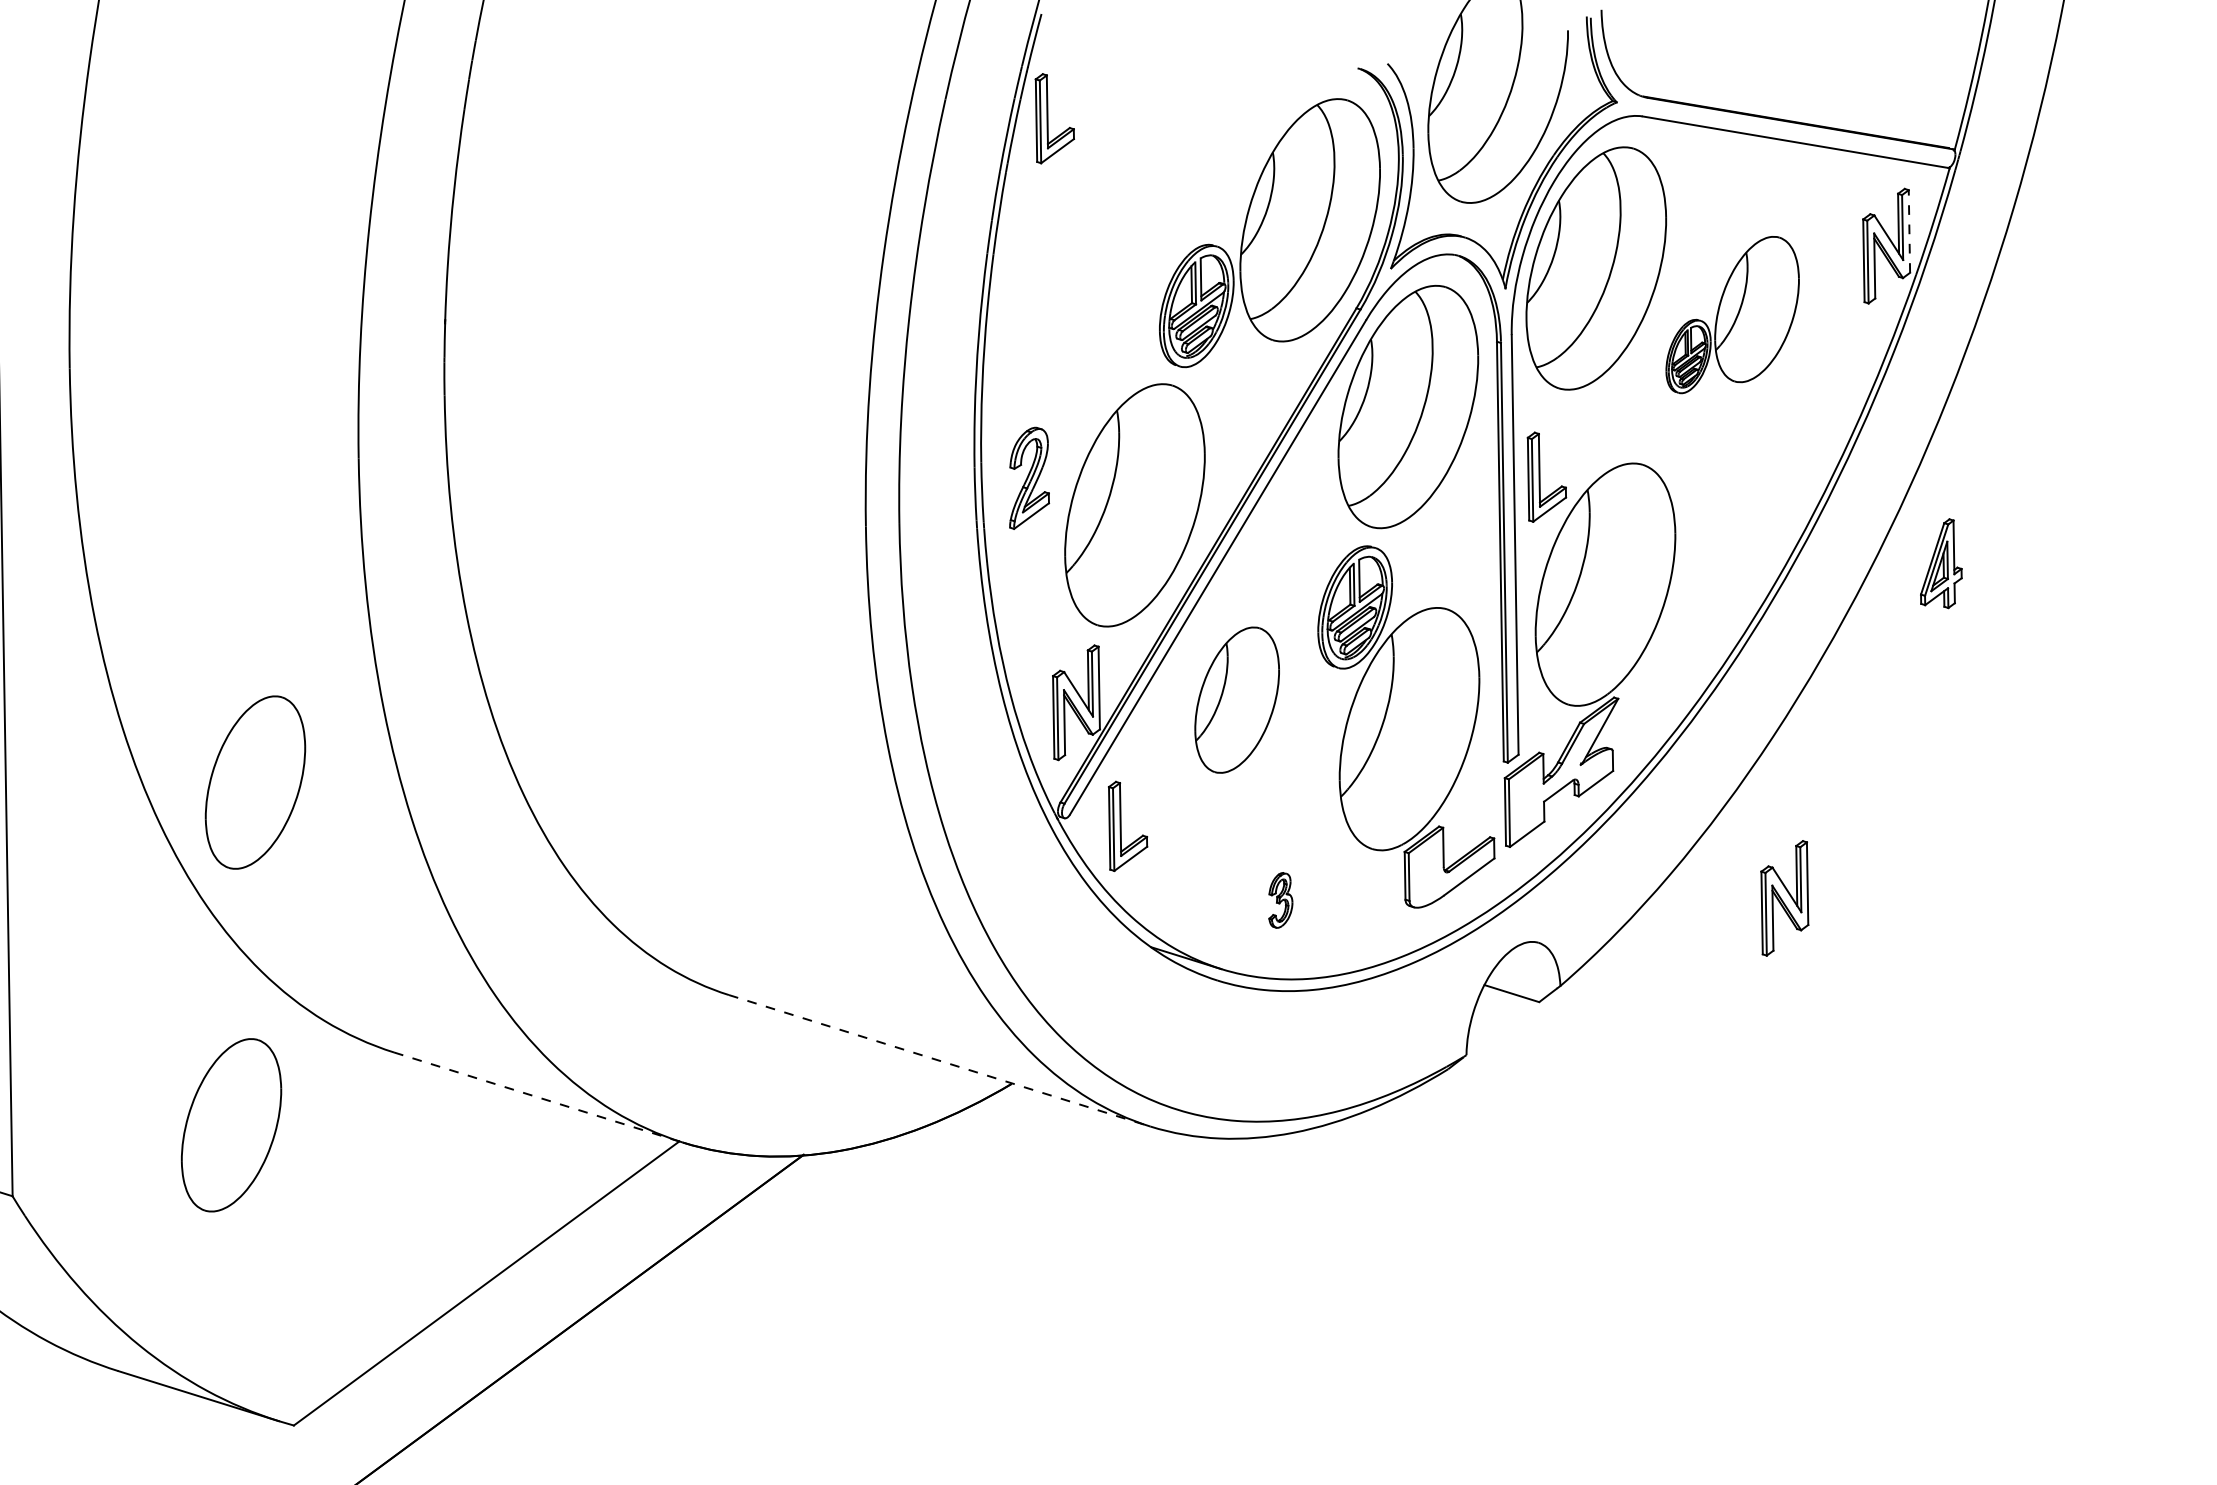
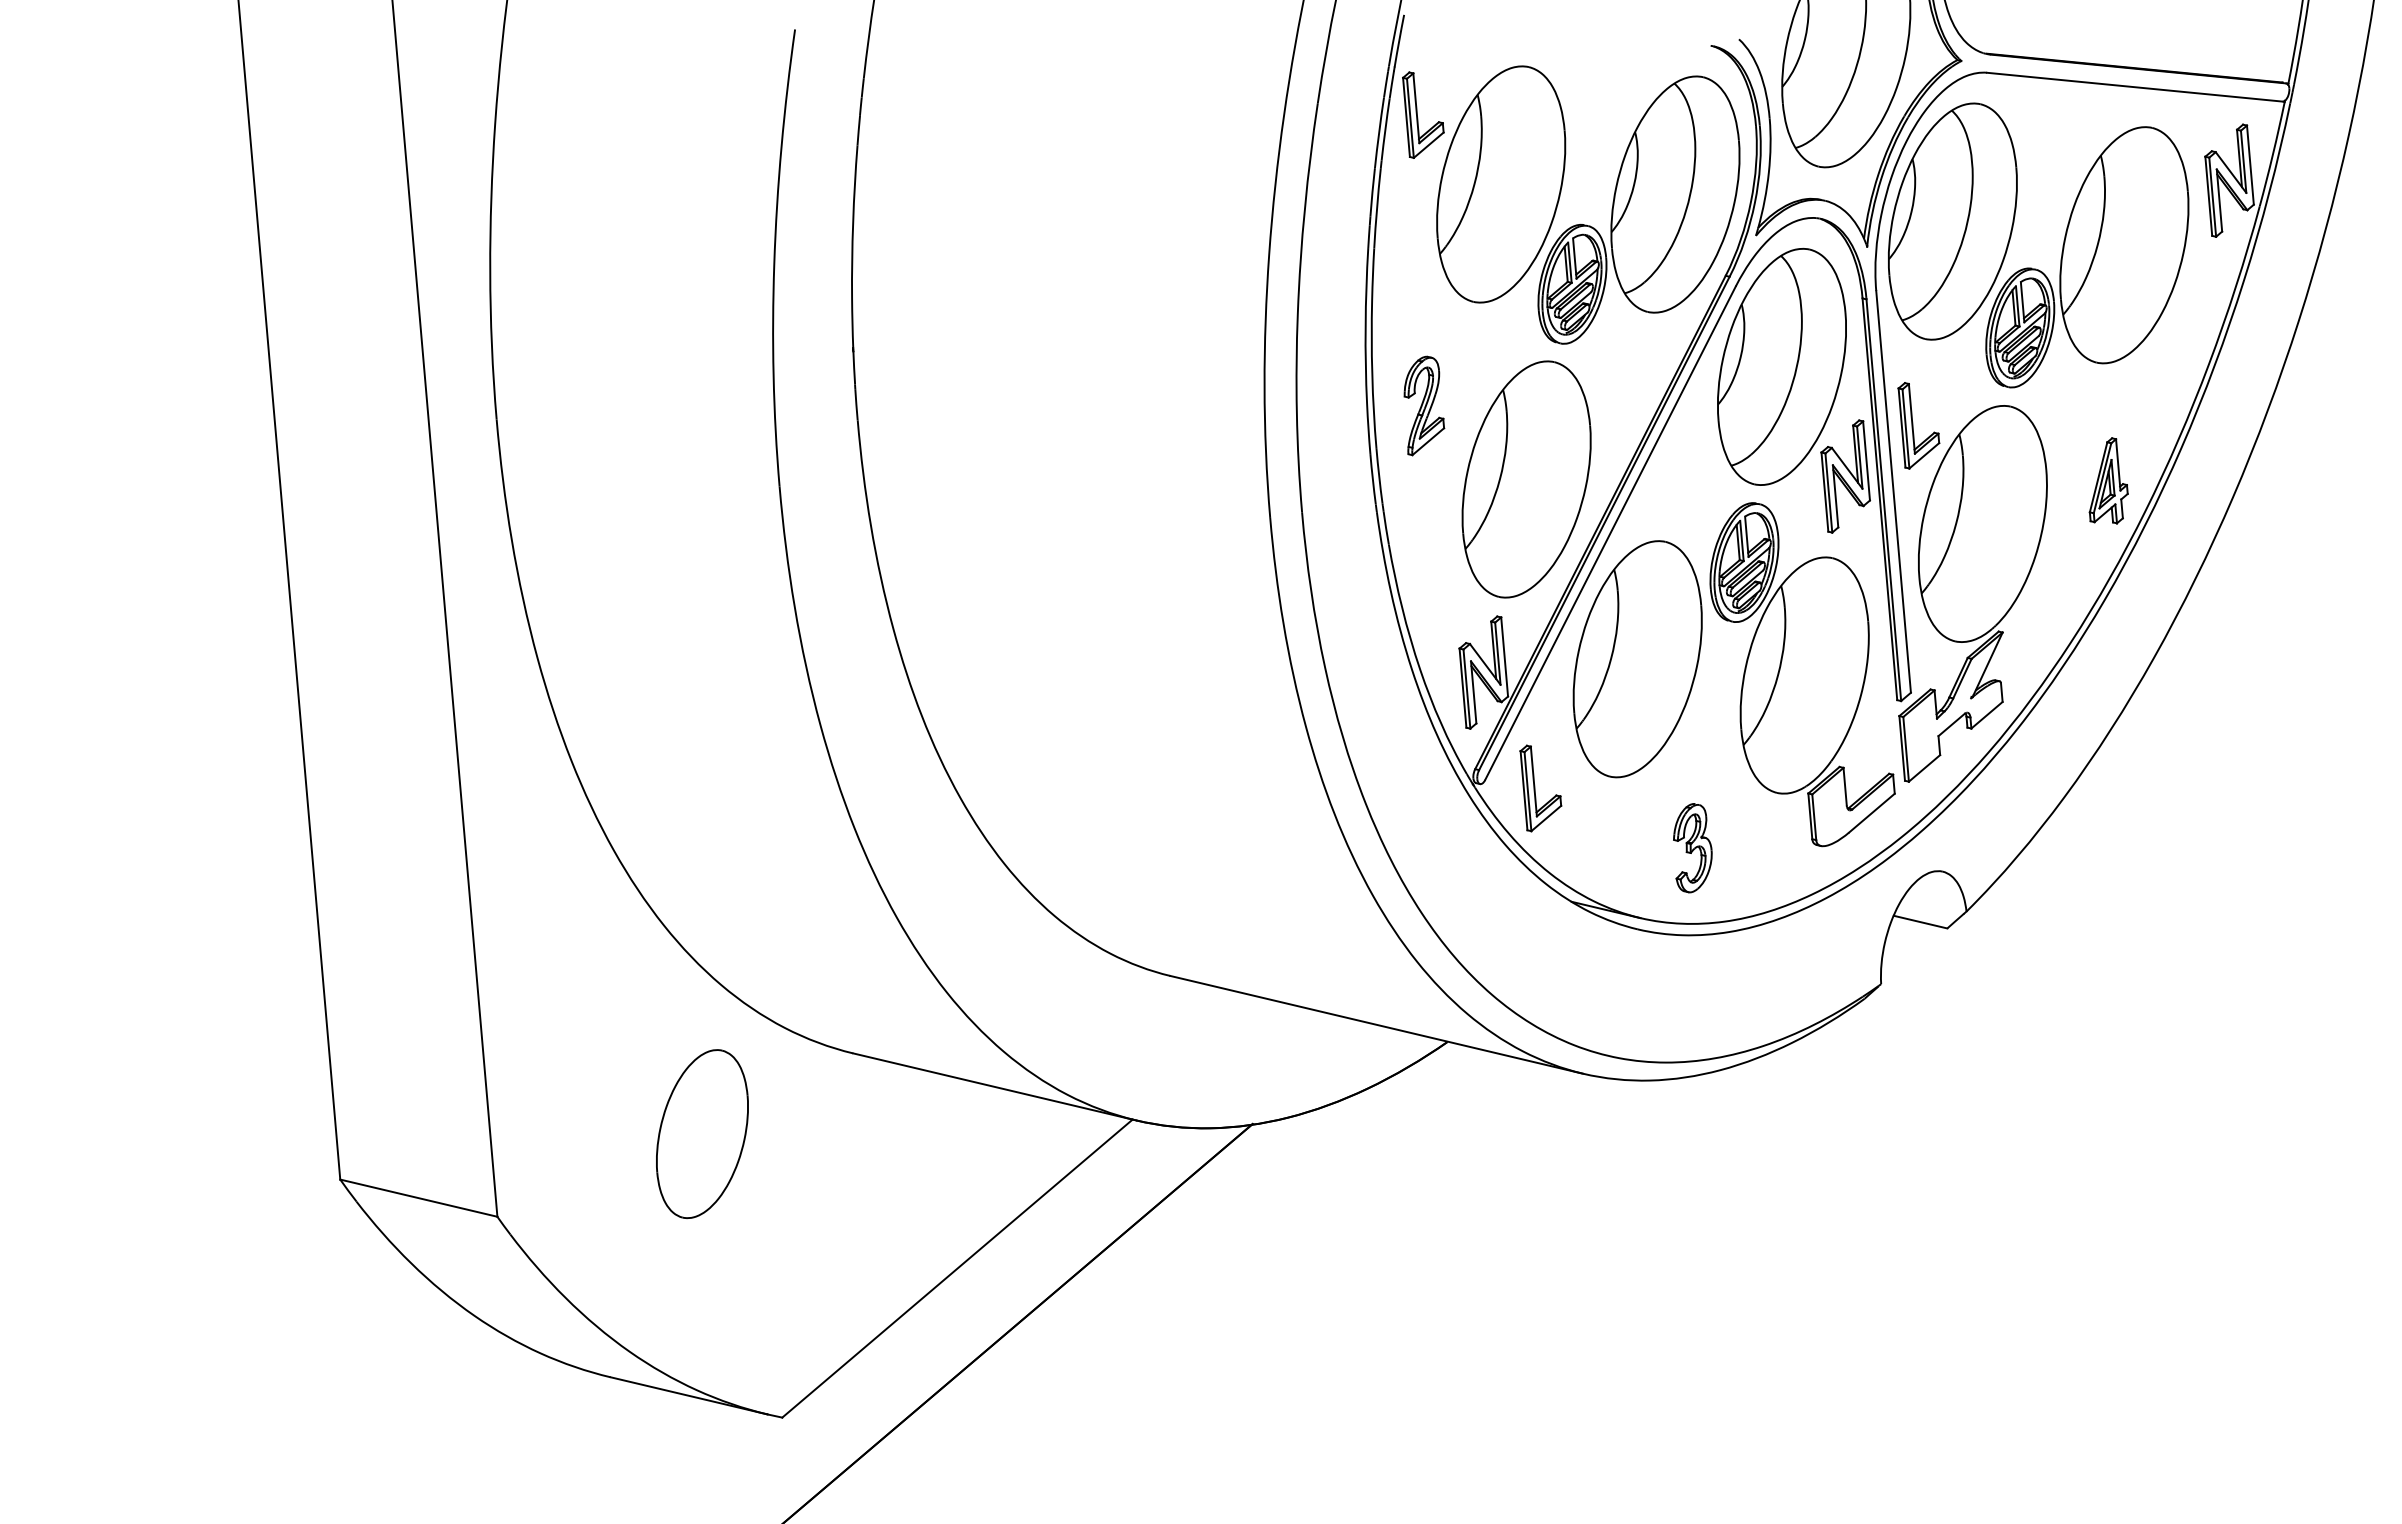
part: (1130, 197) -> (1501, 184), added
line: (1909, 231) -> (2250, 165), dashed -> solid
part: (1733, 315) -> (2087, 257), size x1.67
part: (1030, 478) -> (1424, 405), moved
part: (1942, 562) -> (2108, 480), moved
part: (1237, 700) -> (1637, 659), size x1.67
part: (255, 781) -> (702, 803), removed
part: (1784, 898) -> (1845, 476), moved
part: (1280, 900) -> (1692, 848), size x1.67
line: (939, 1060) -> (1376, 1024), dashed -> solid
line: (539, 1098) -> (995, 1087), dashed -> solid

